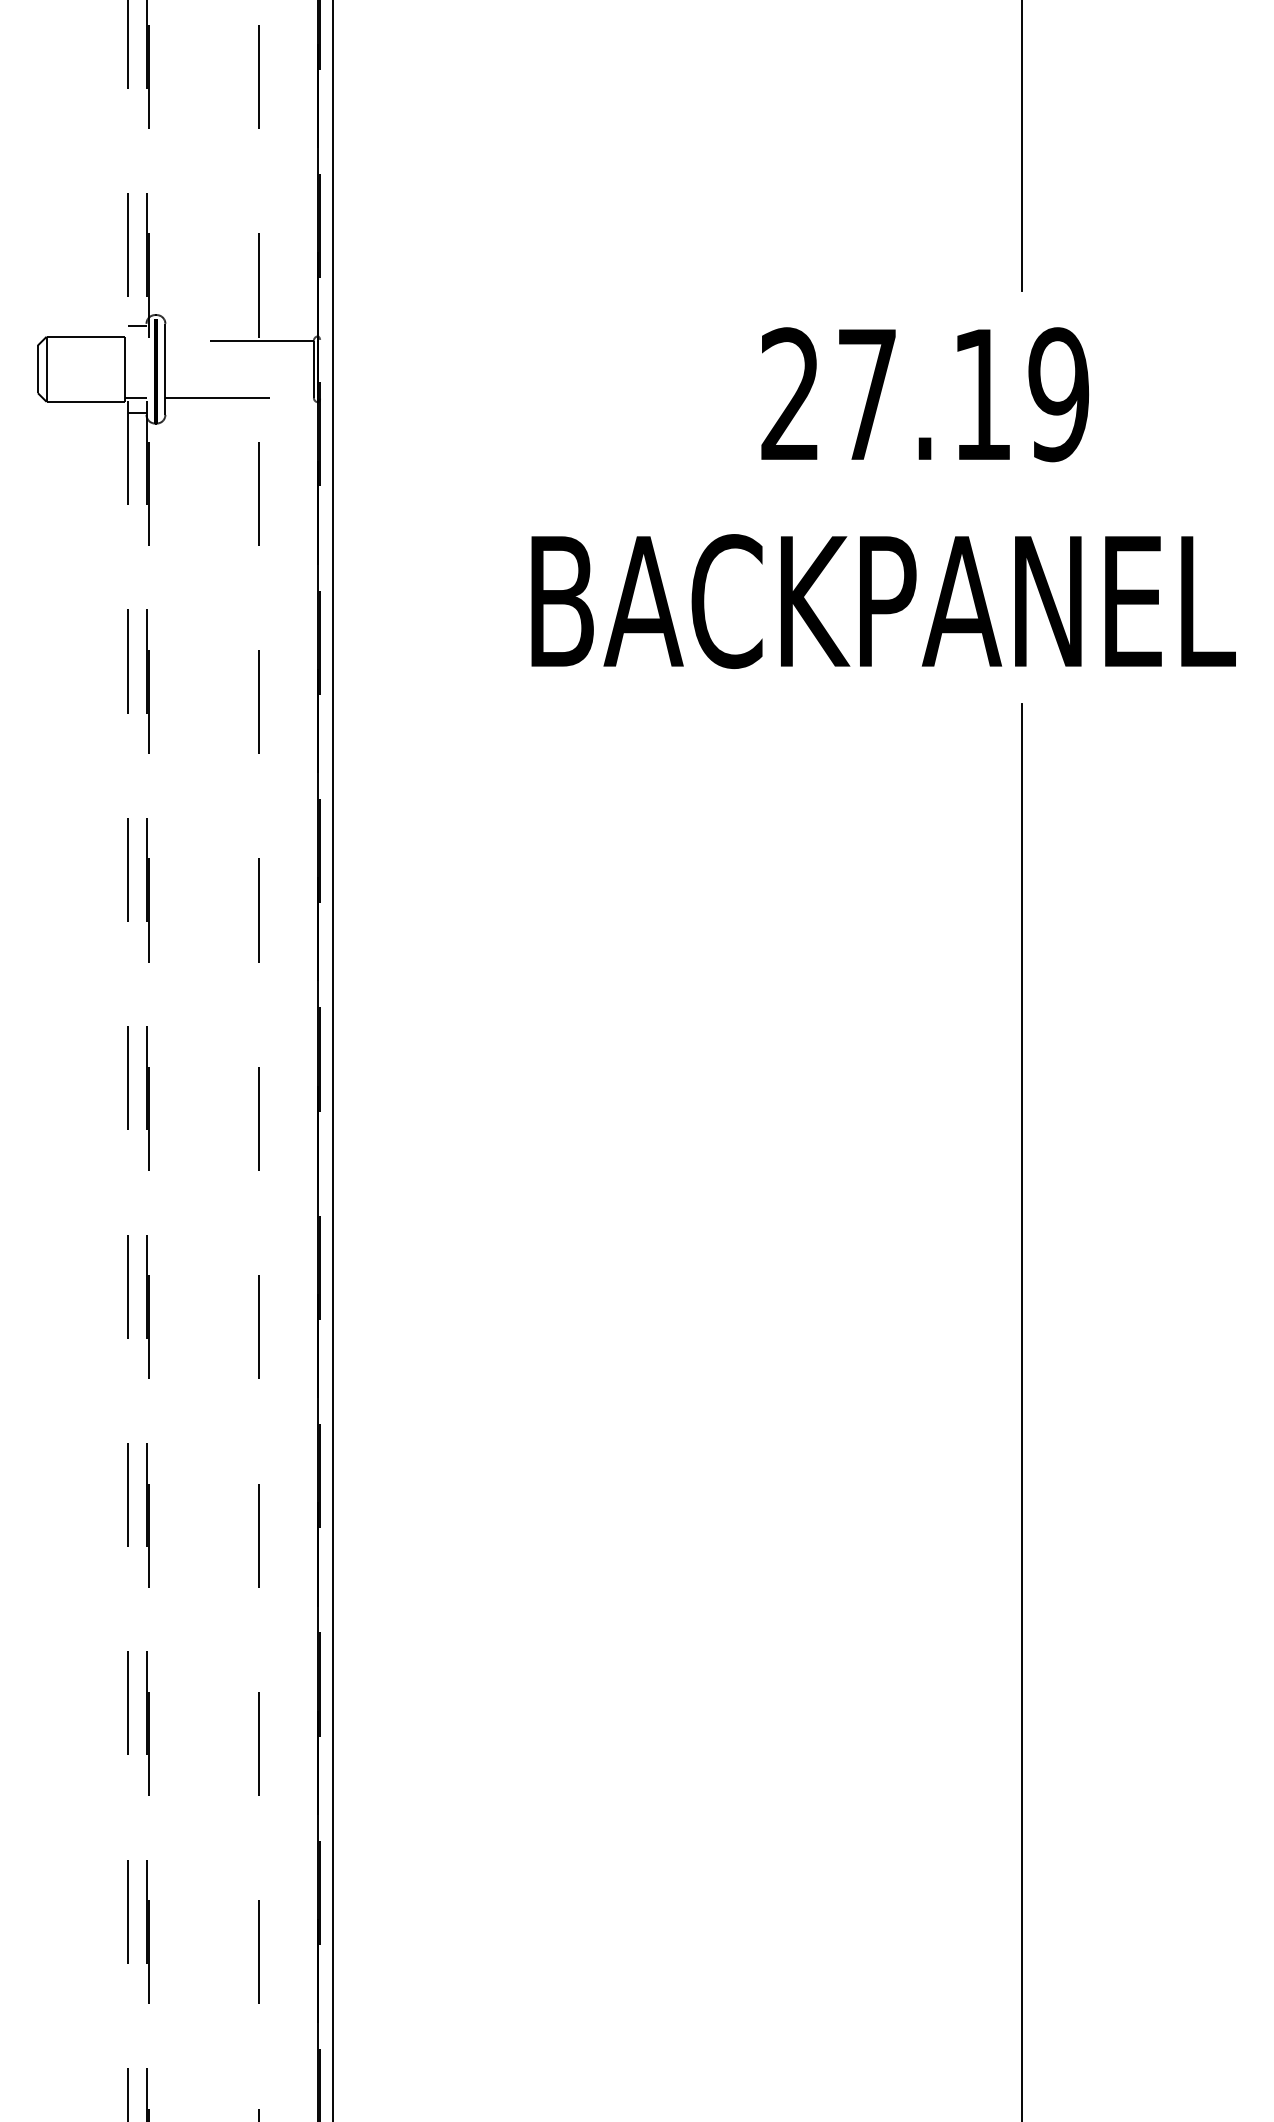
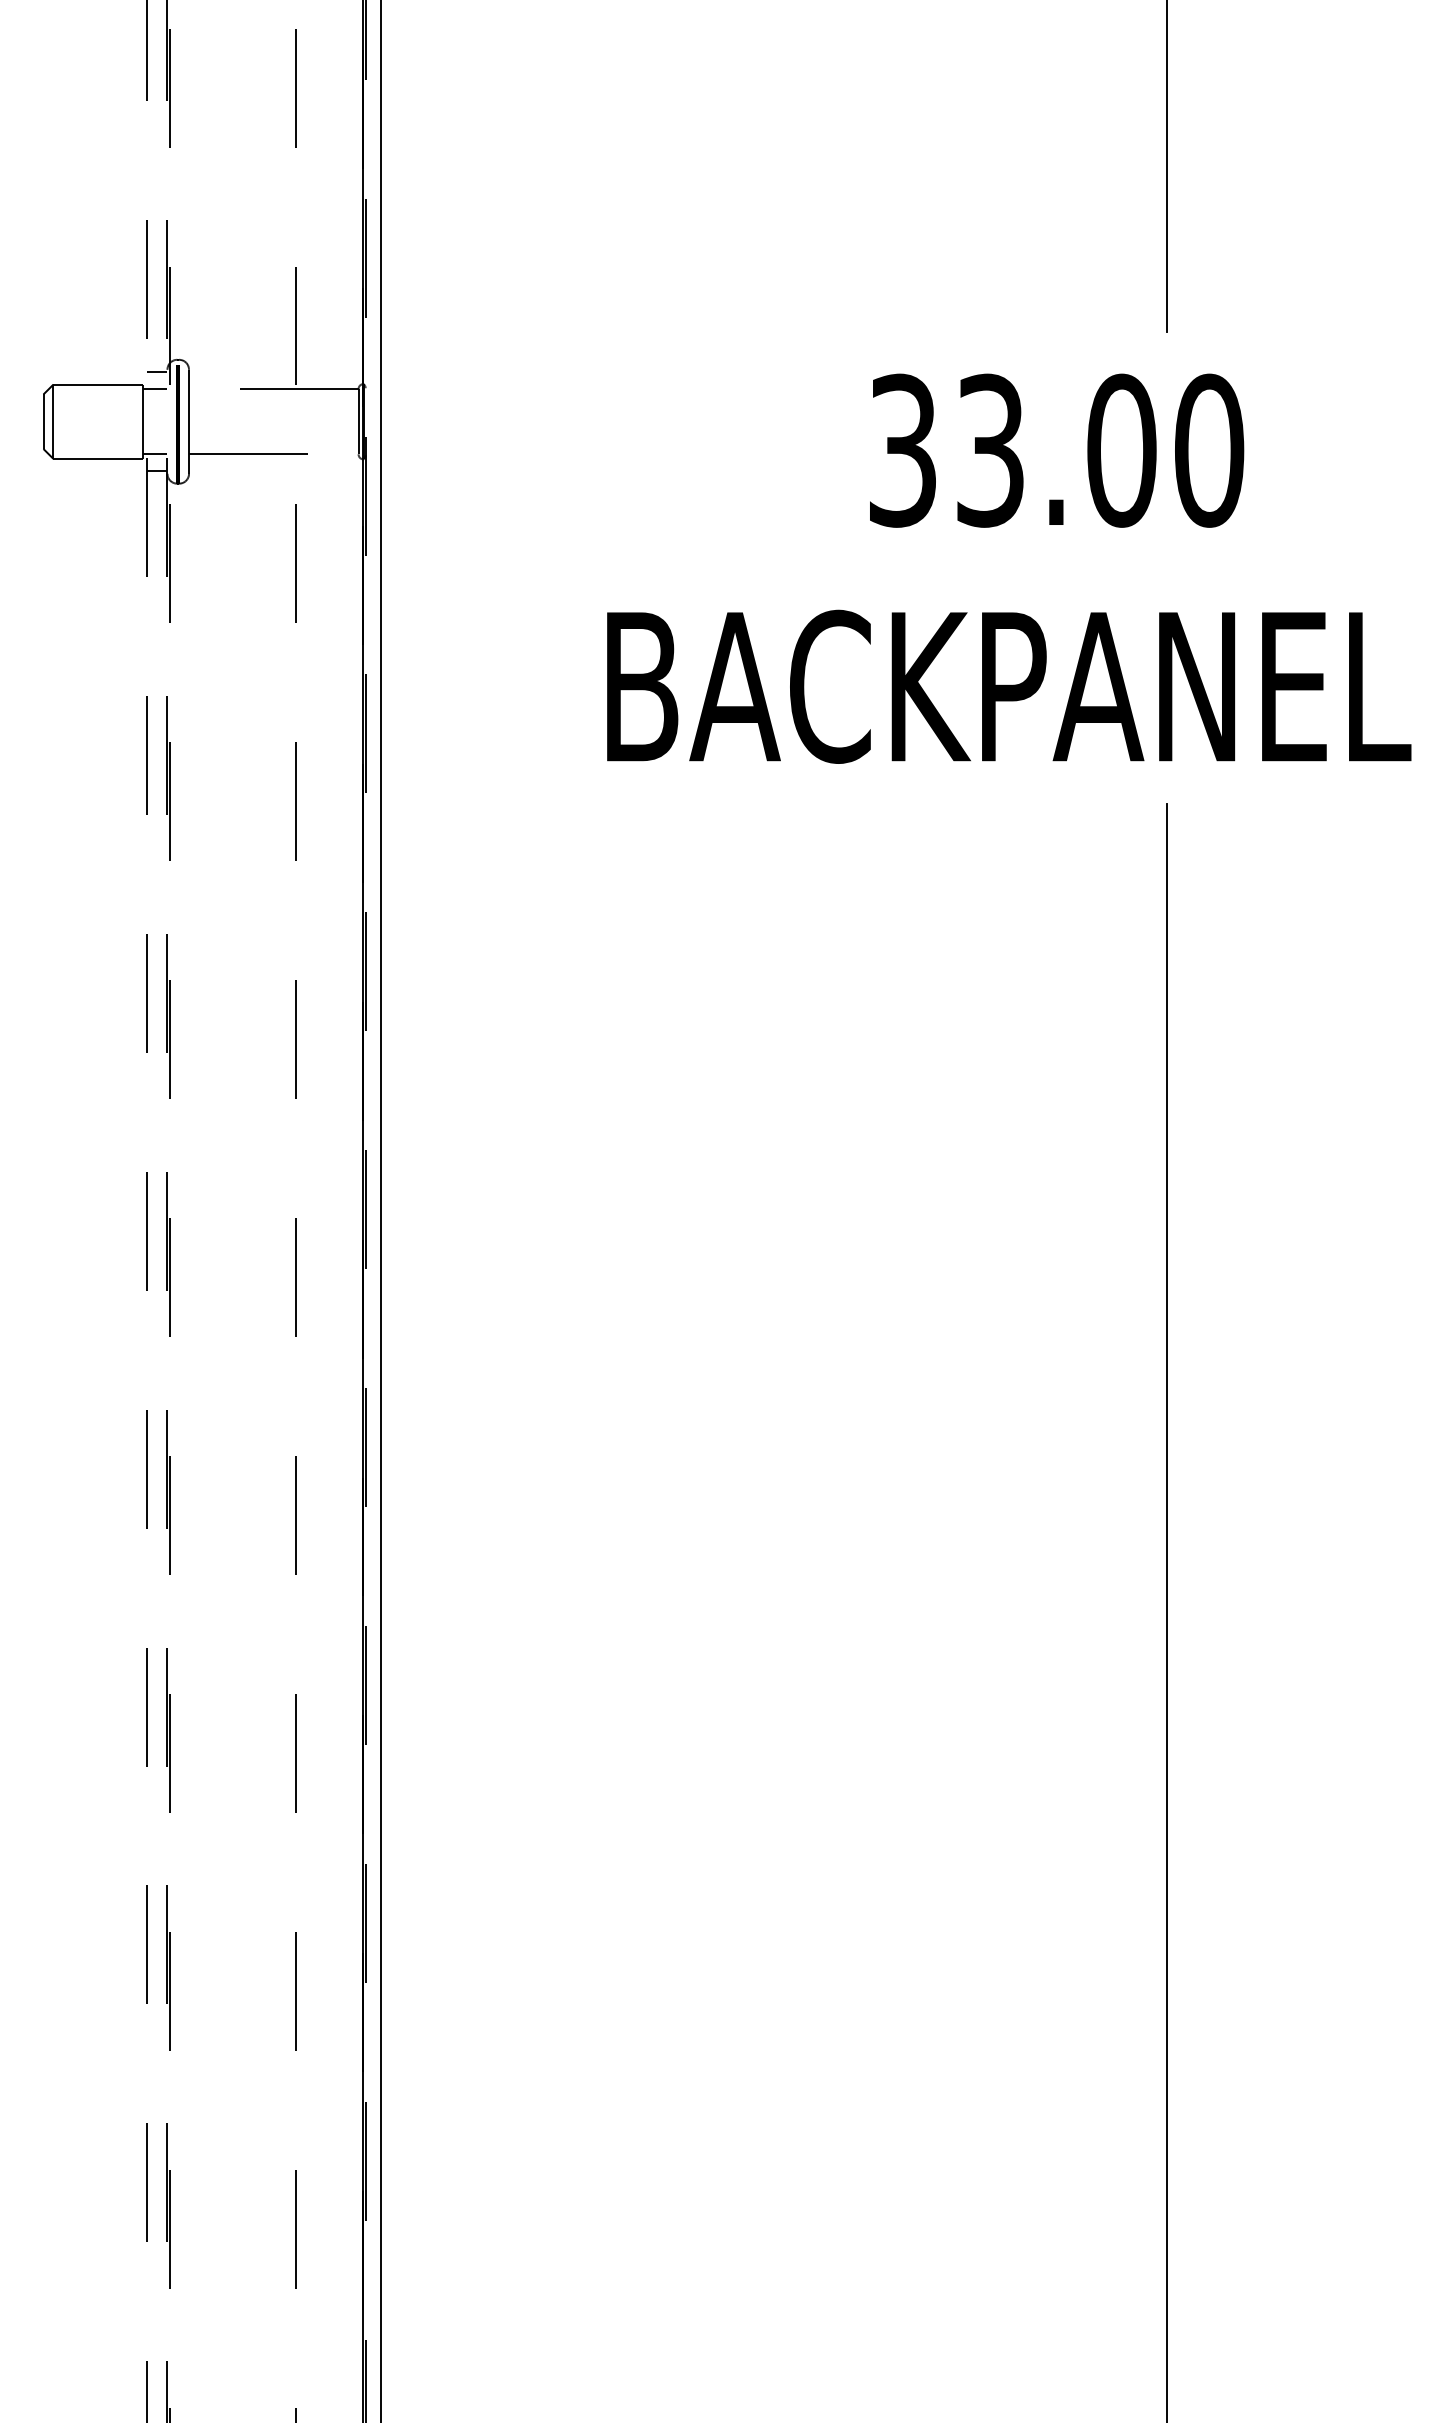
line: (135, 341) -> (154, 389), added
text: (925, 394) -> (1056, 450), 27.19 -> 33.00

